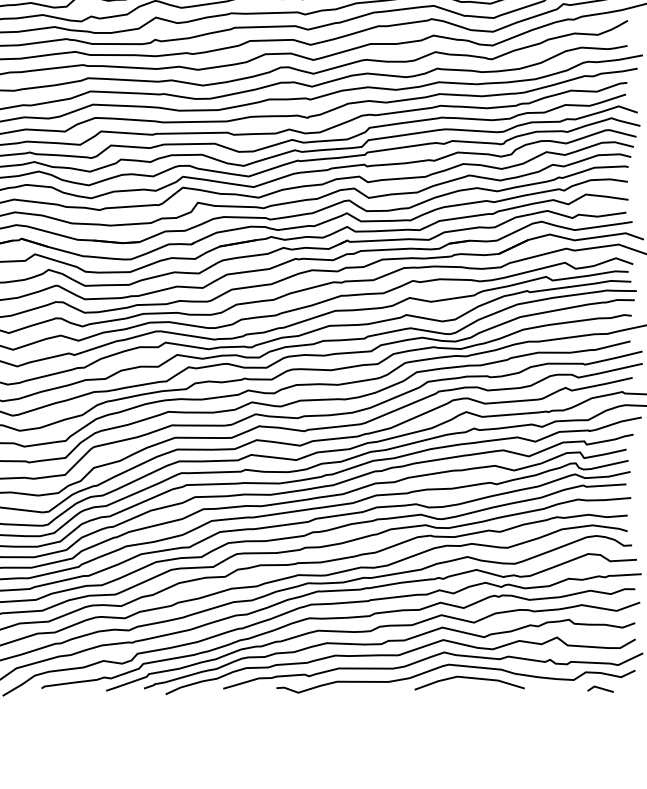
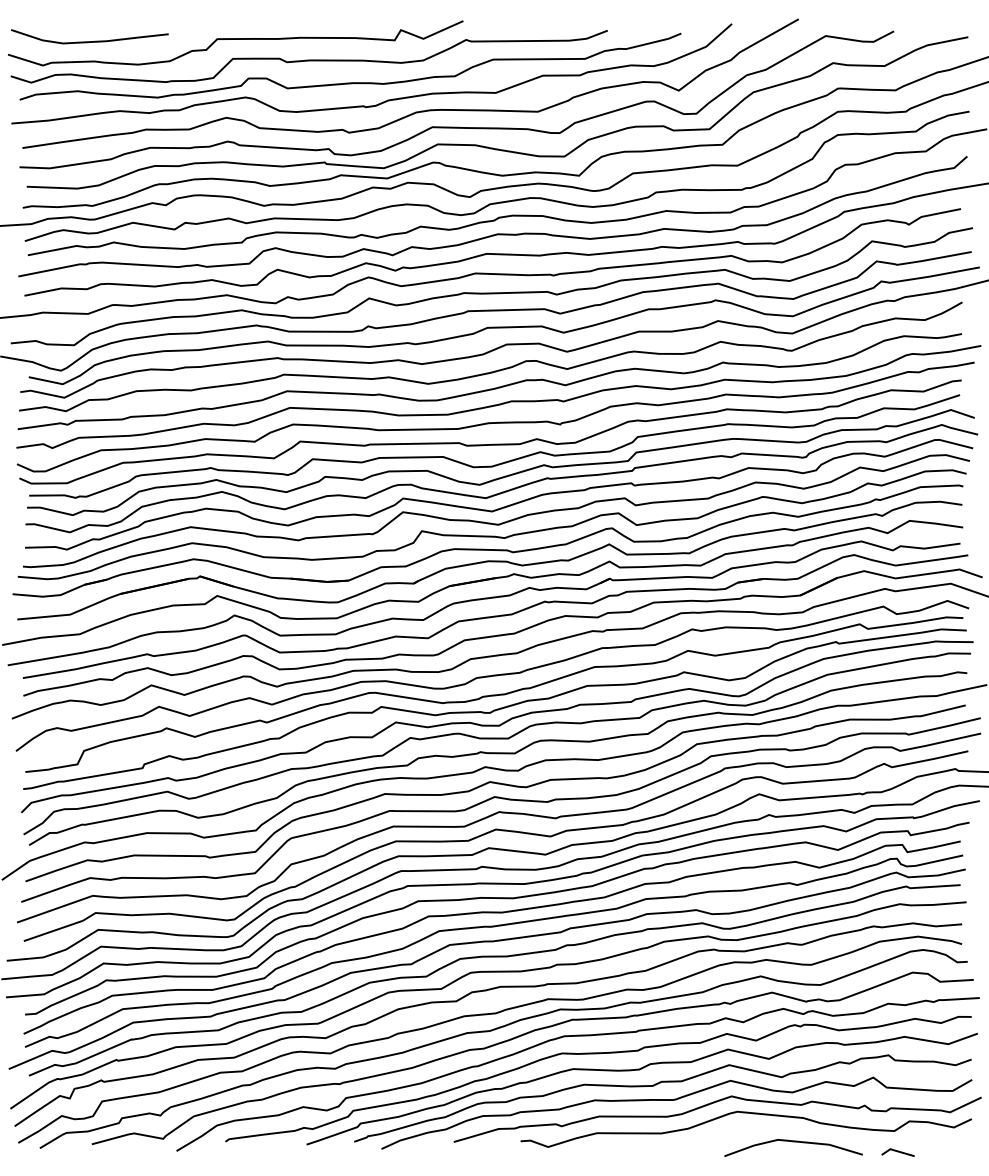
line: (469, 678) -> (793, 1142), moved
line: (600, 689) -> (897, 1152), moved

